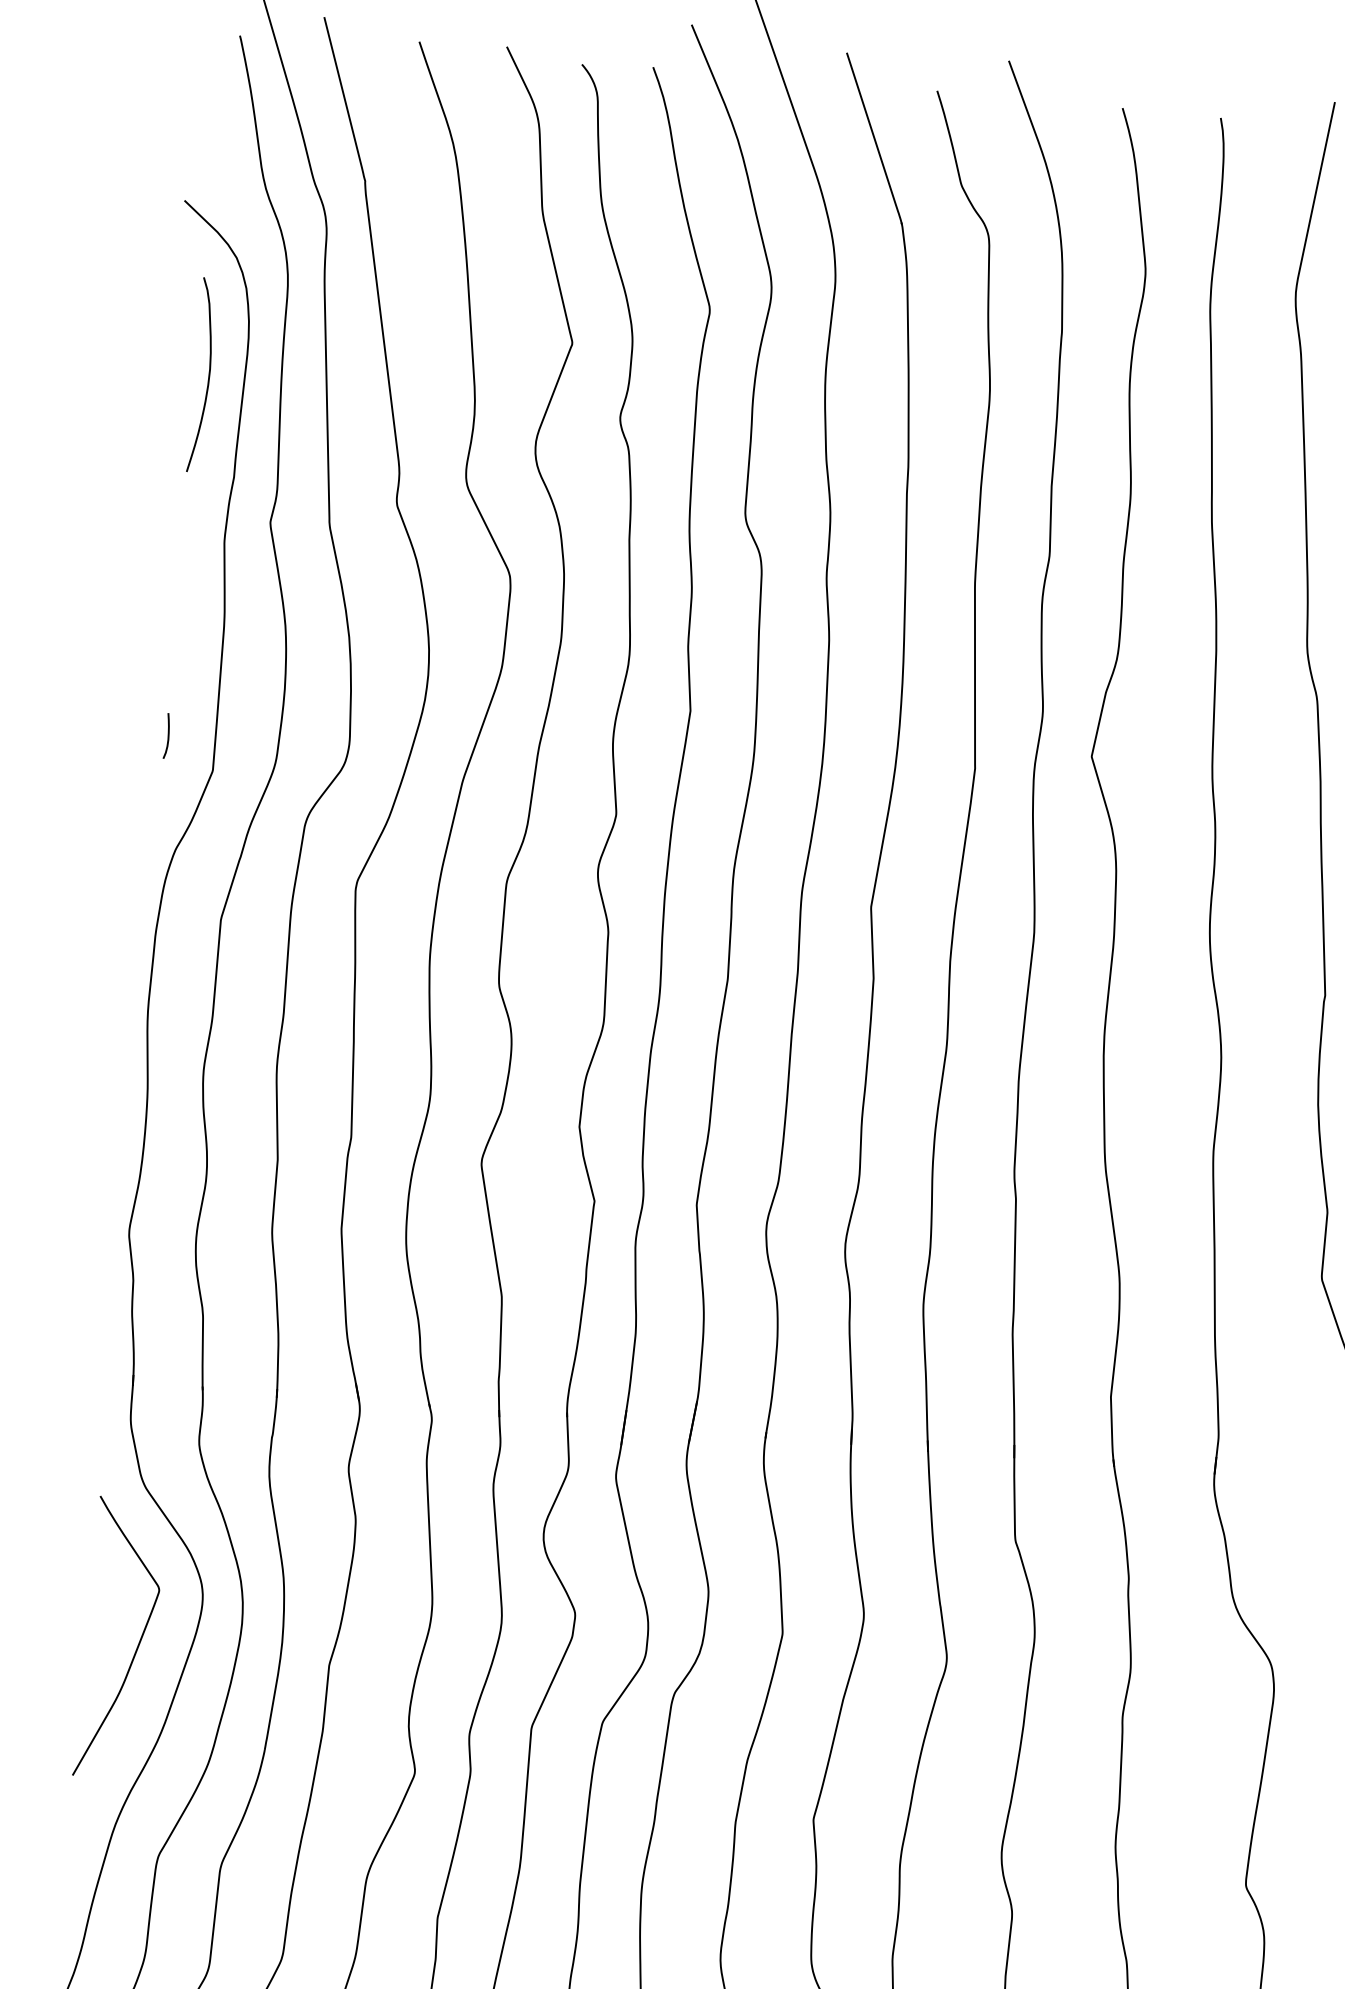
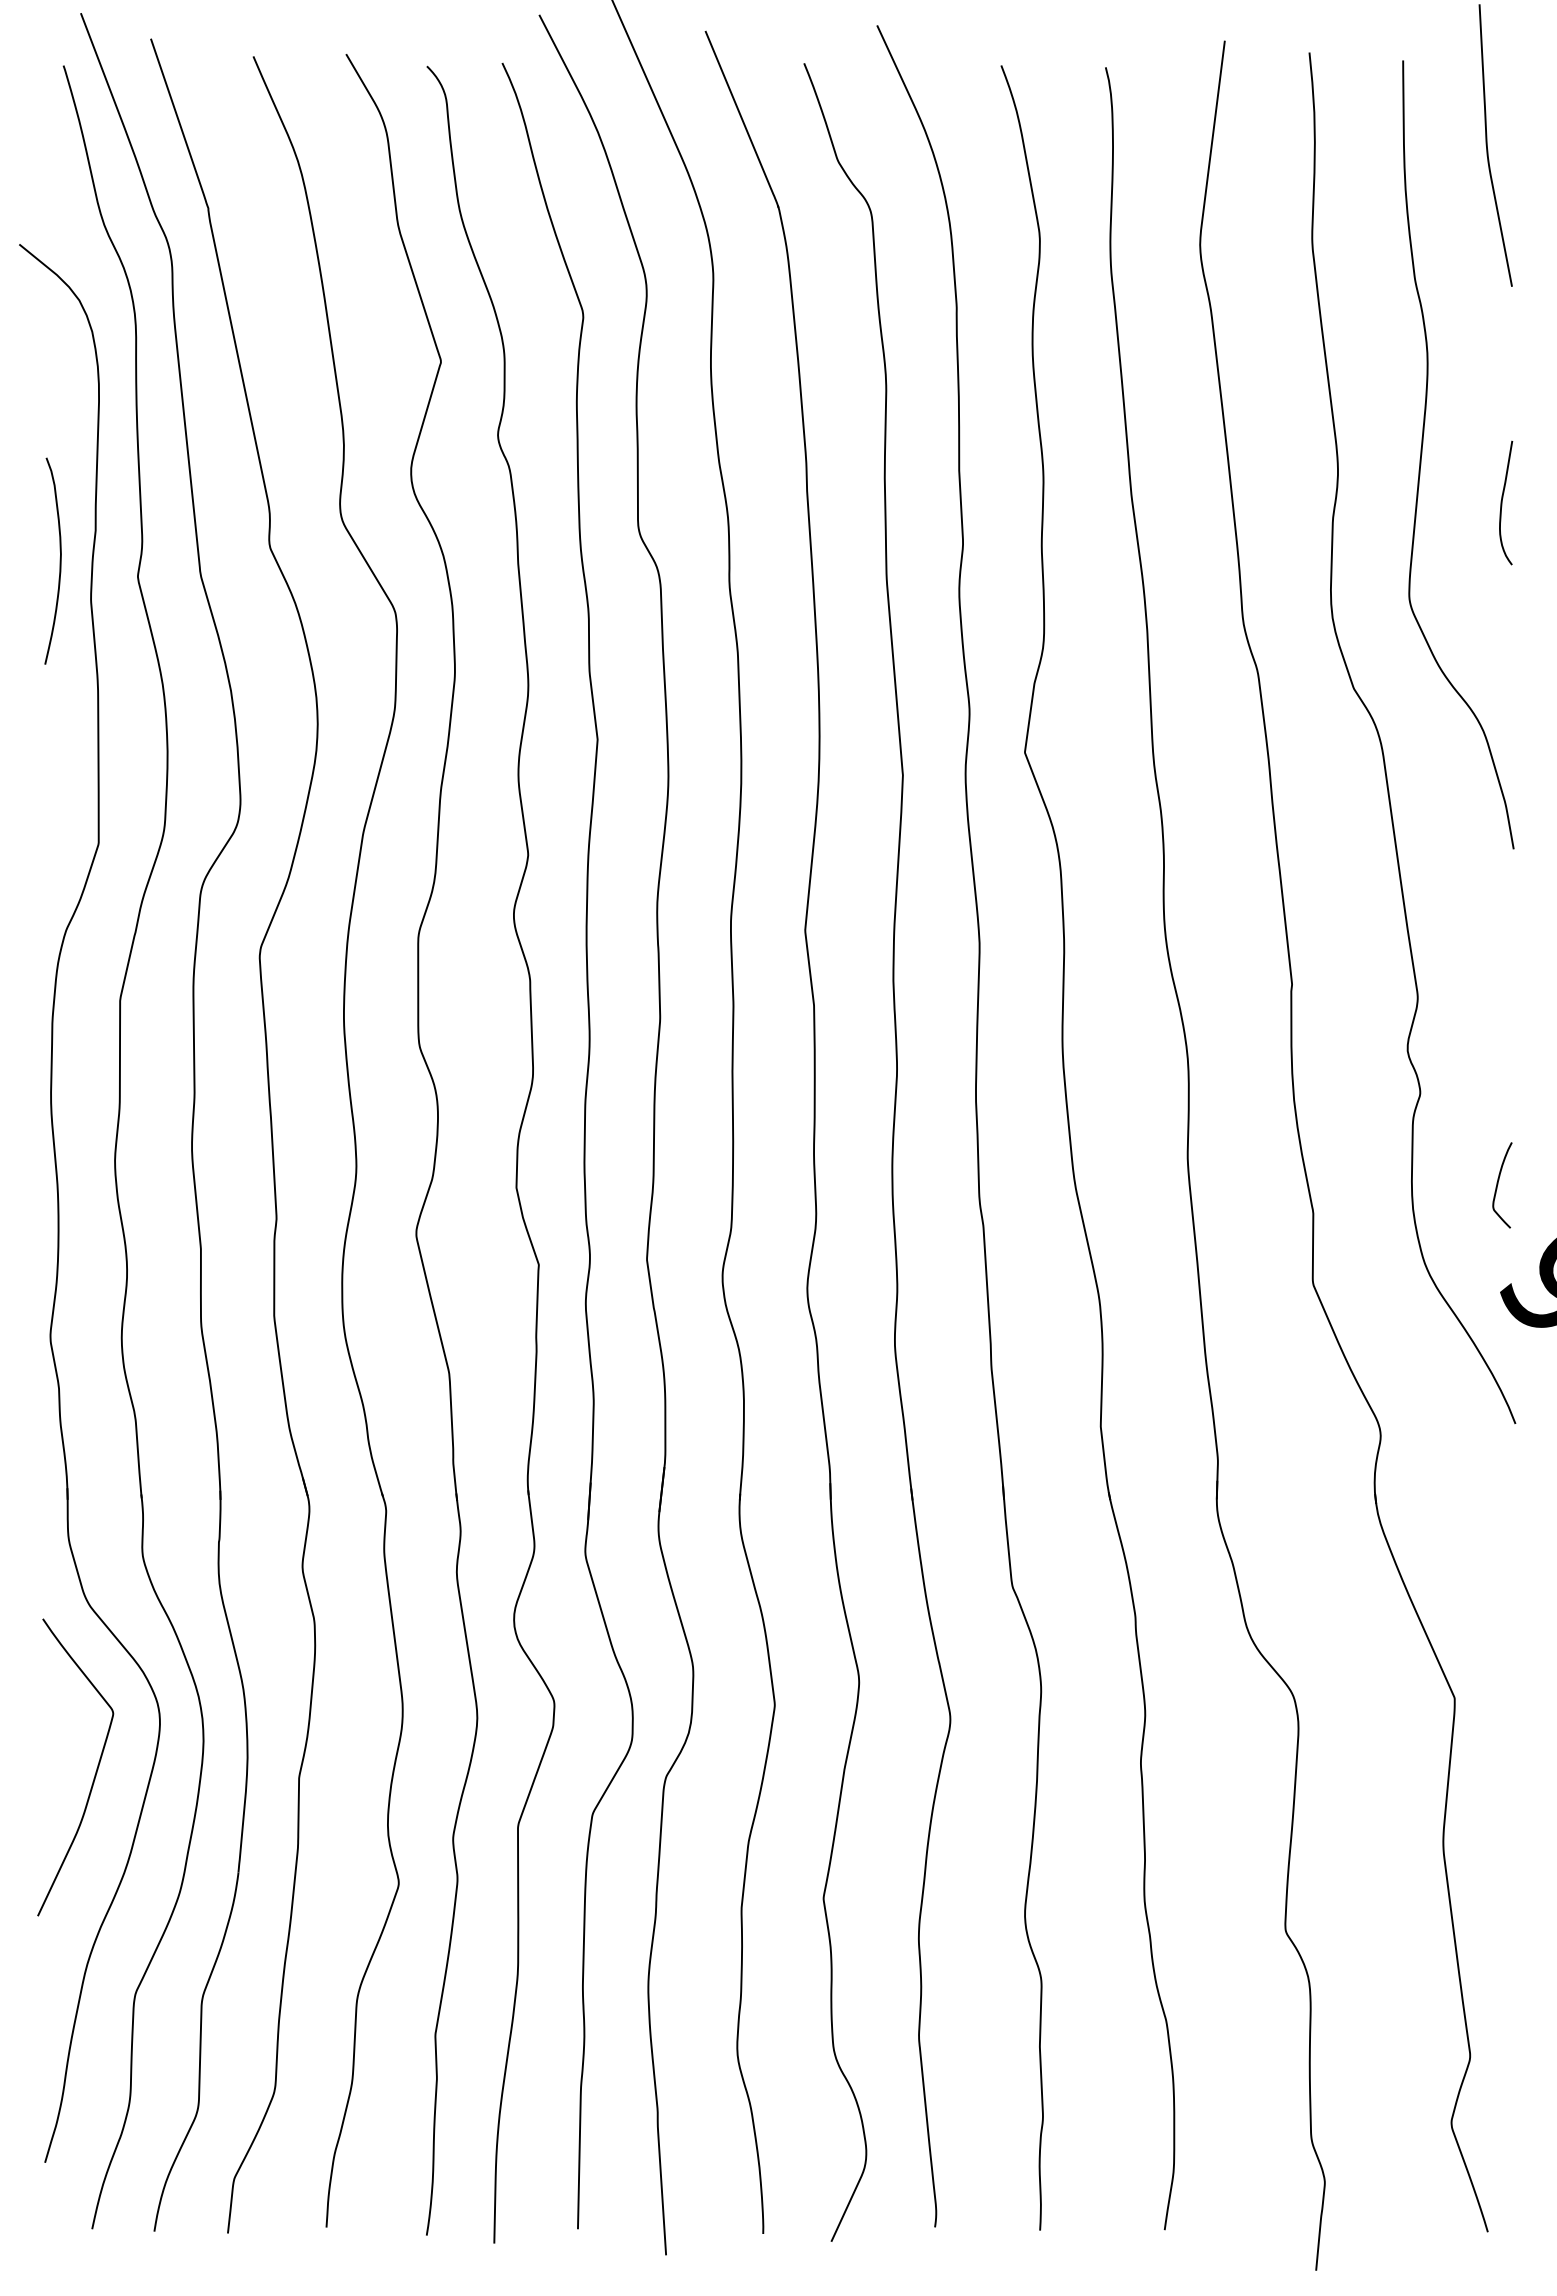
curve: (208, 375) -> (59, 560), moved
curve: (168, 735) -> (48, 810), removed

